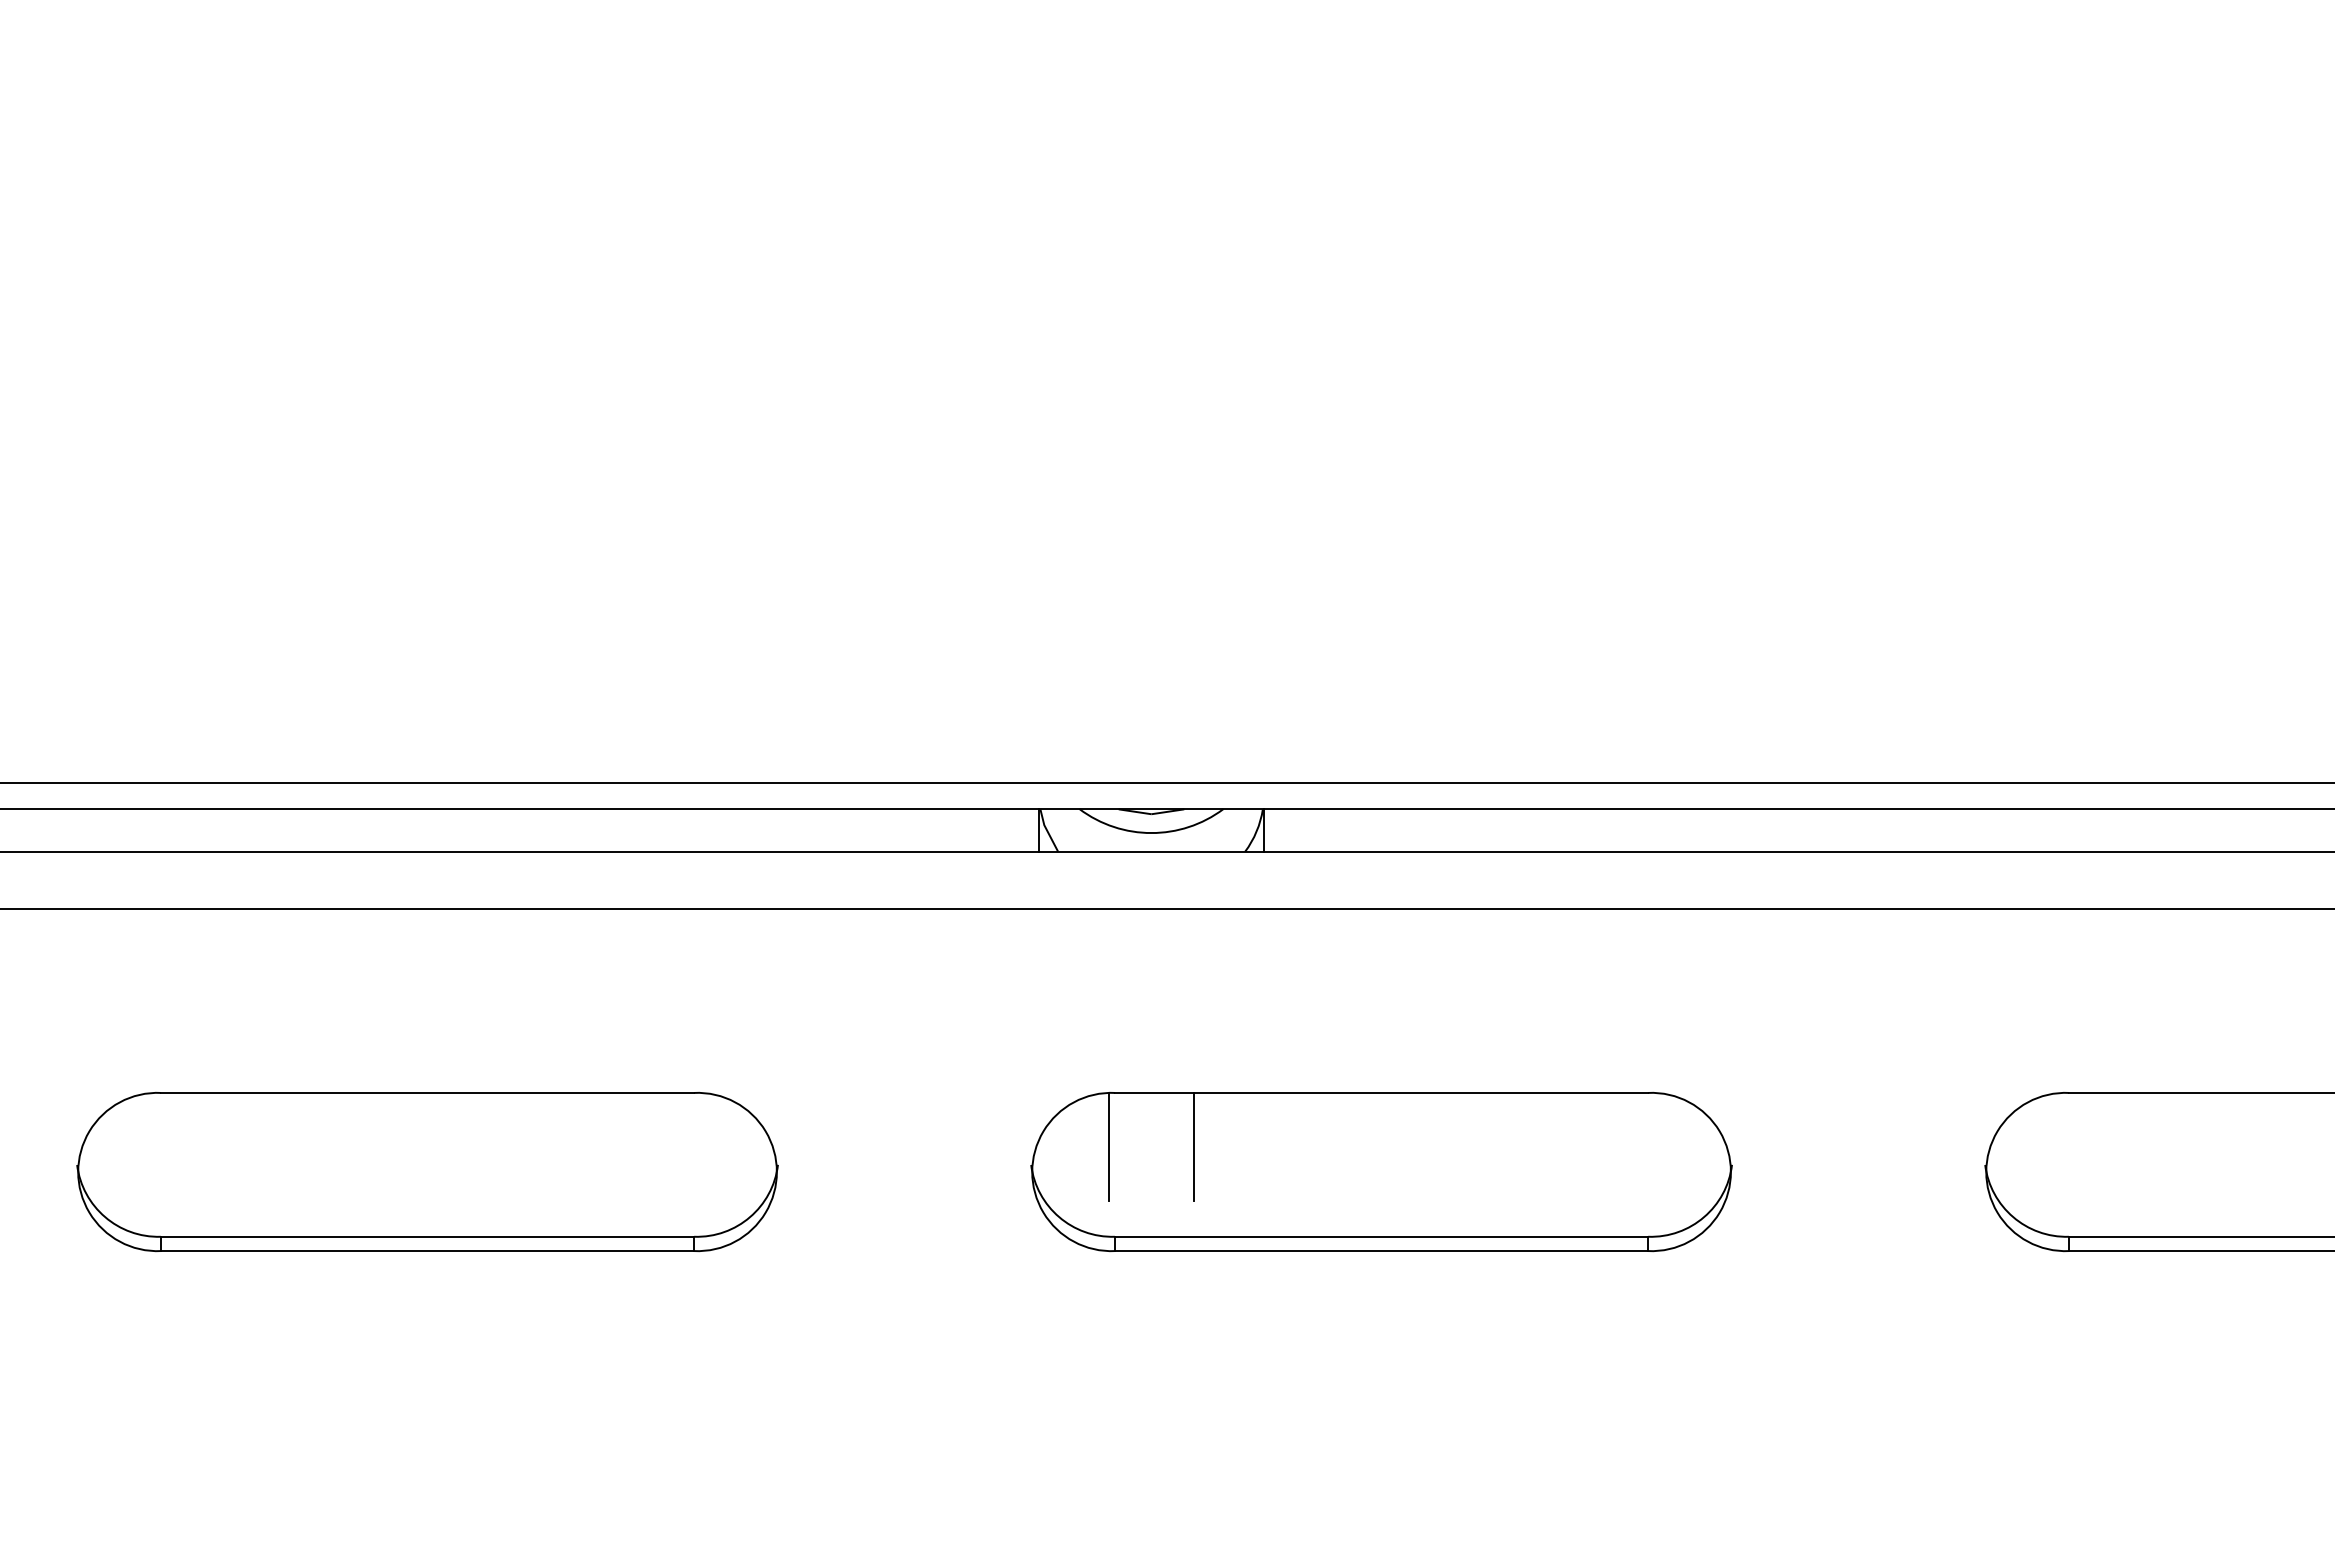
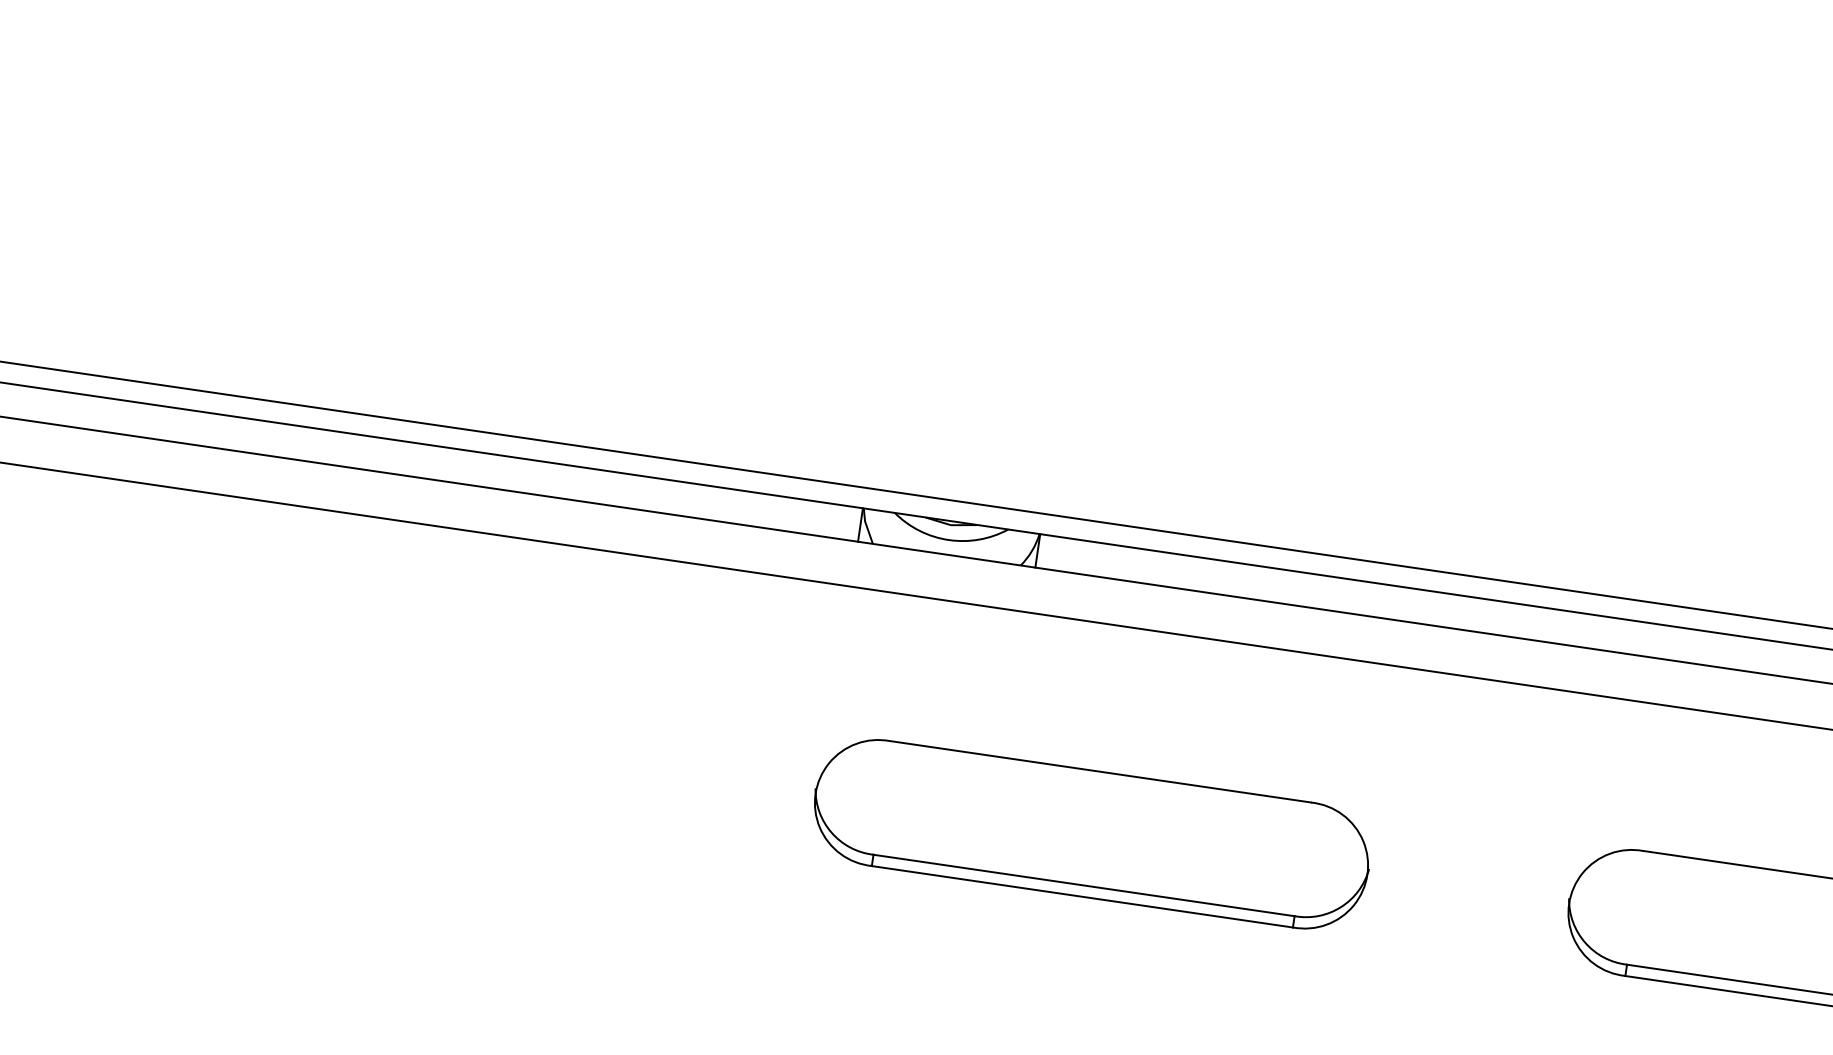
line: (1193, 1146) -> (945, 792), removed
line: (1109, 1147) -> (879, 783), removed
part: (427, 1172) -> (337, 724), removed

